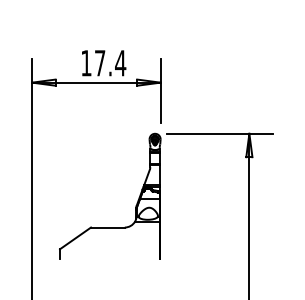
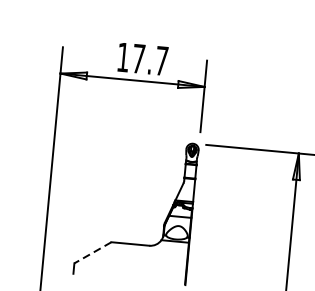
text: (120, 63) -> (161, 61), 17.4 -> 17.7
line: (75, 238) -> (92, 252), solid -> dashed

